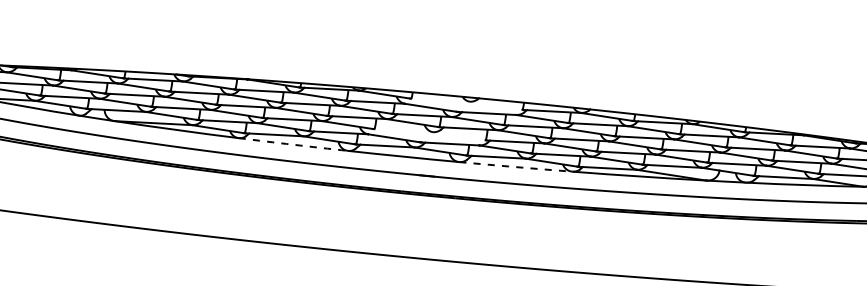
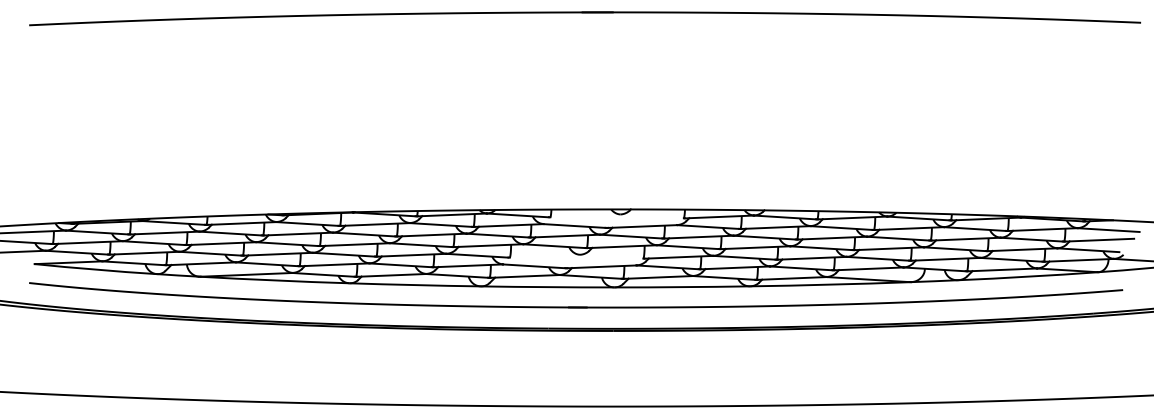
arc: (293, 145) -> (415, 285), dashed -> solid
arc: (515, 167) -> (682, 287), dashed -> solid

